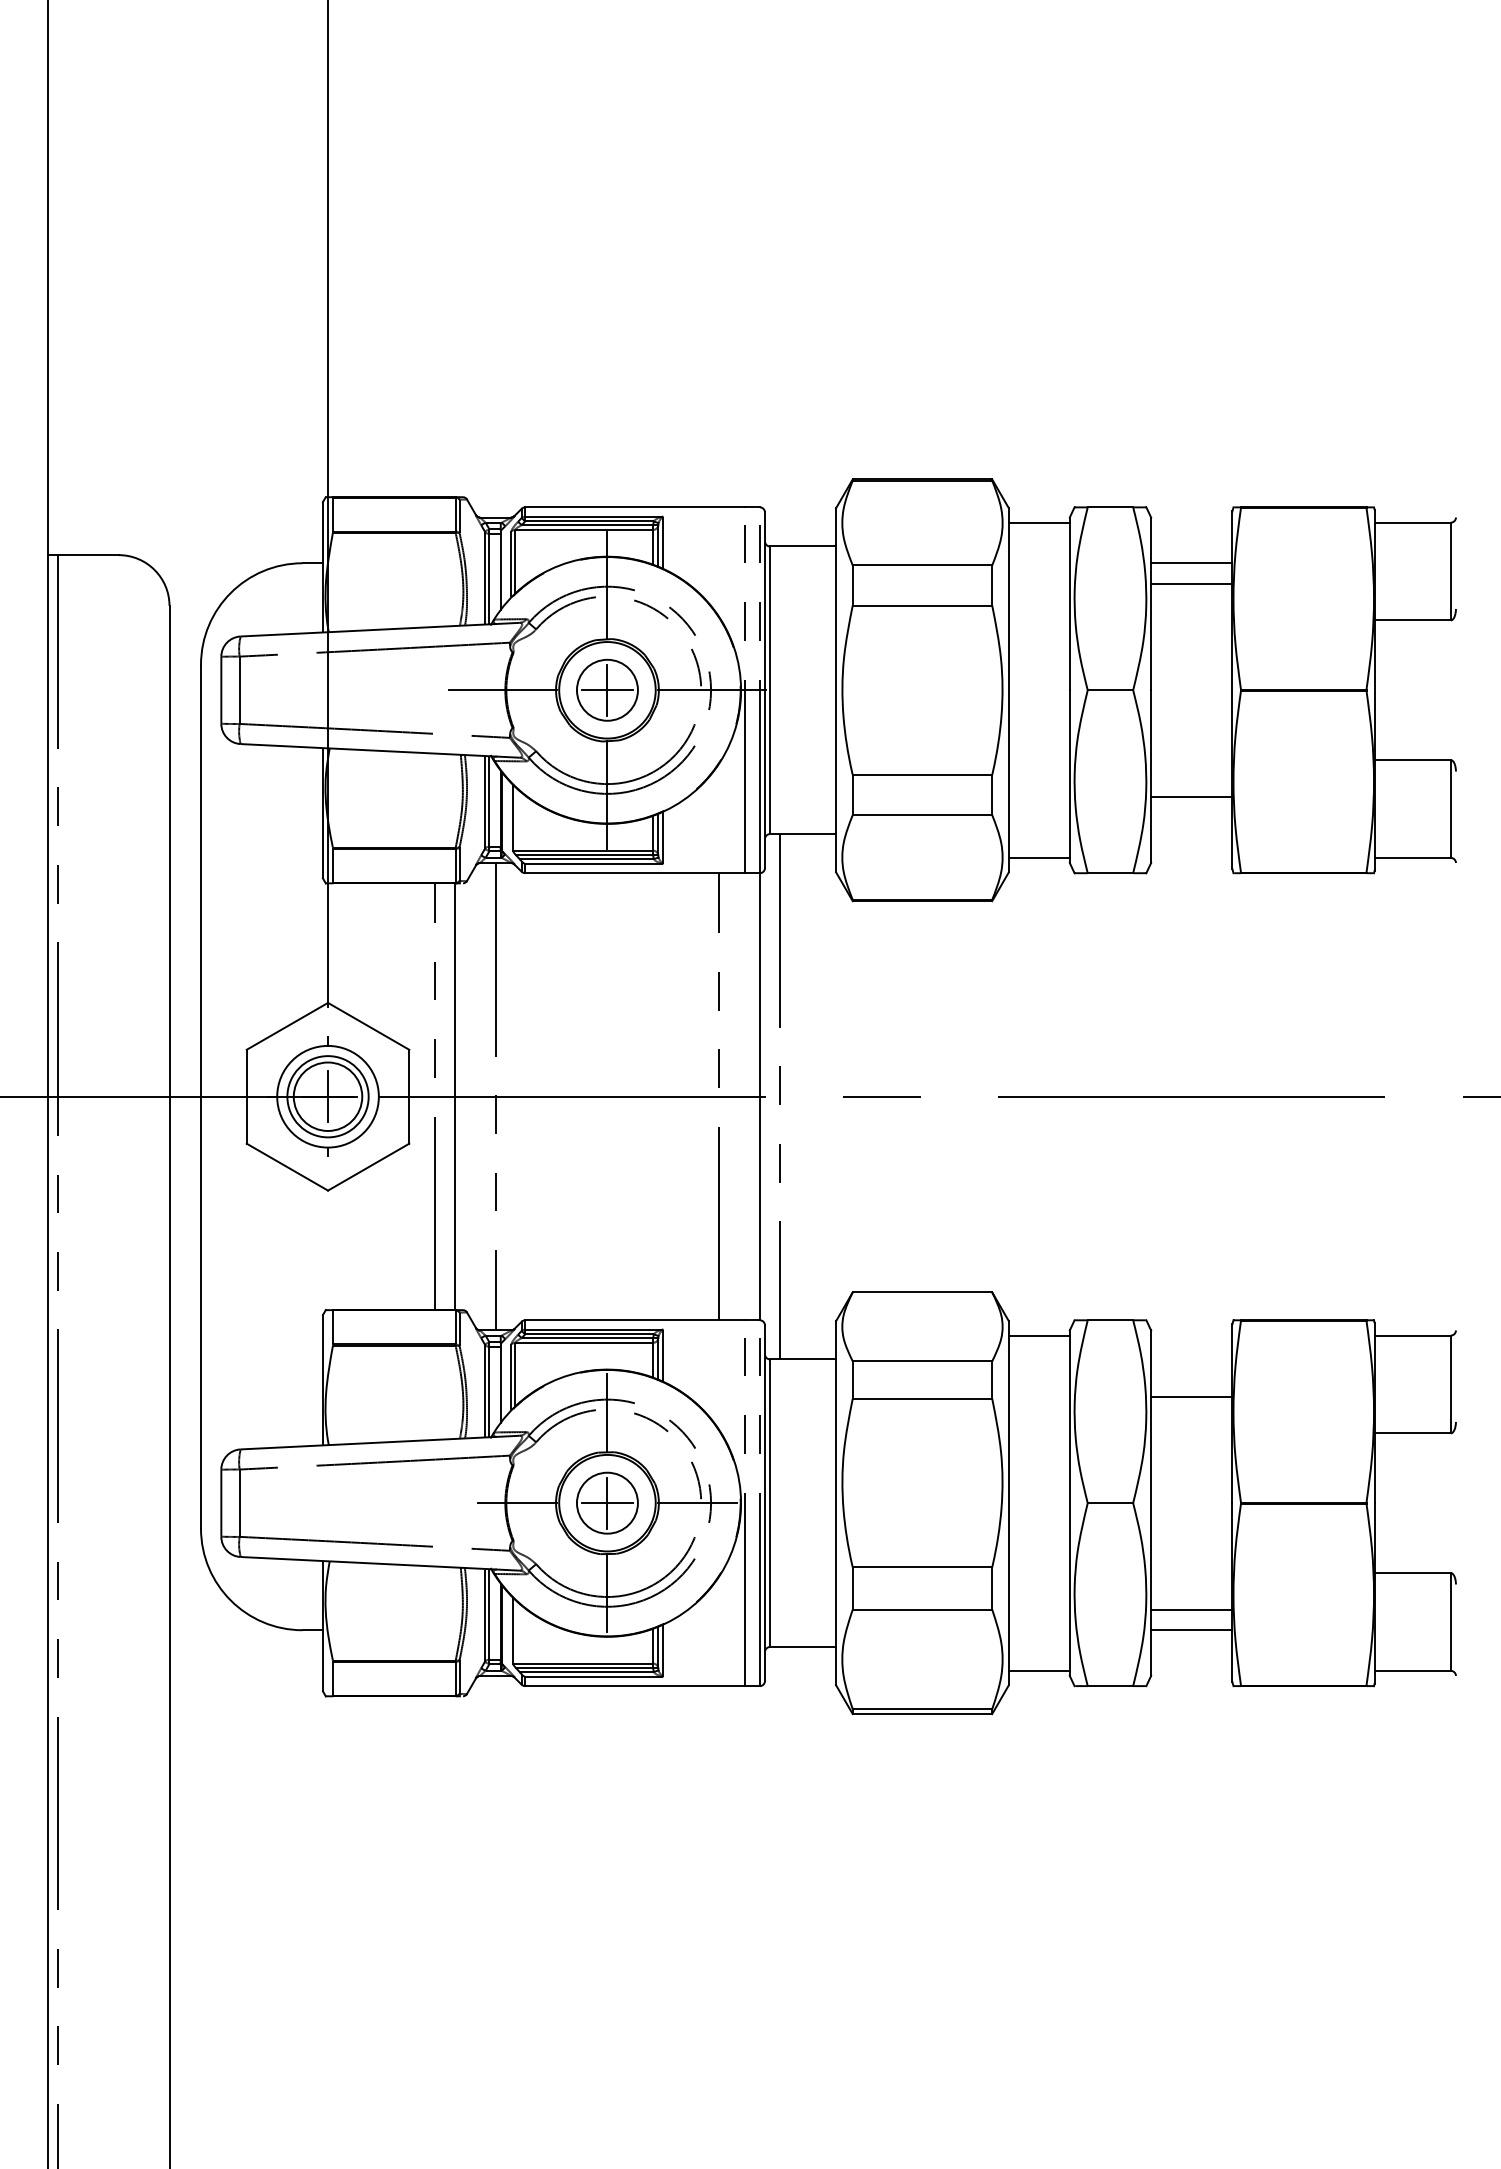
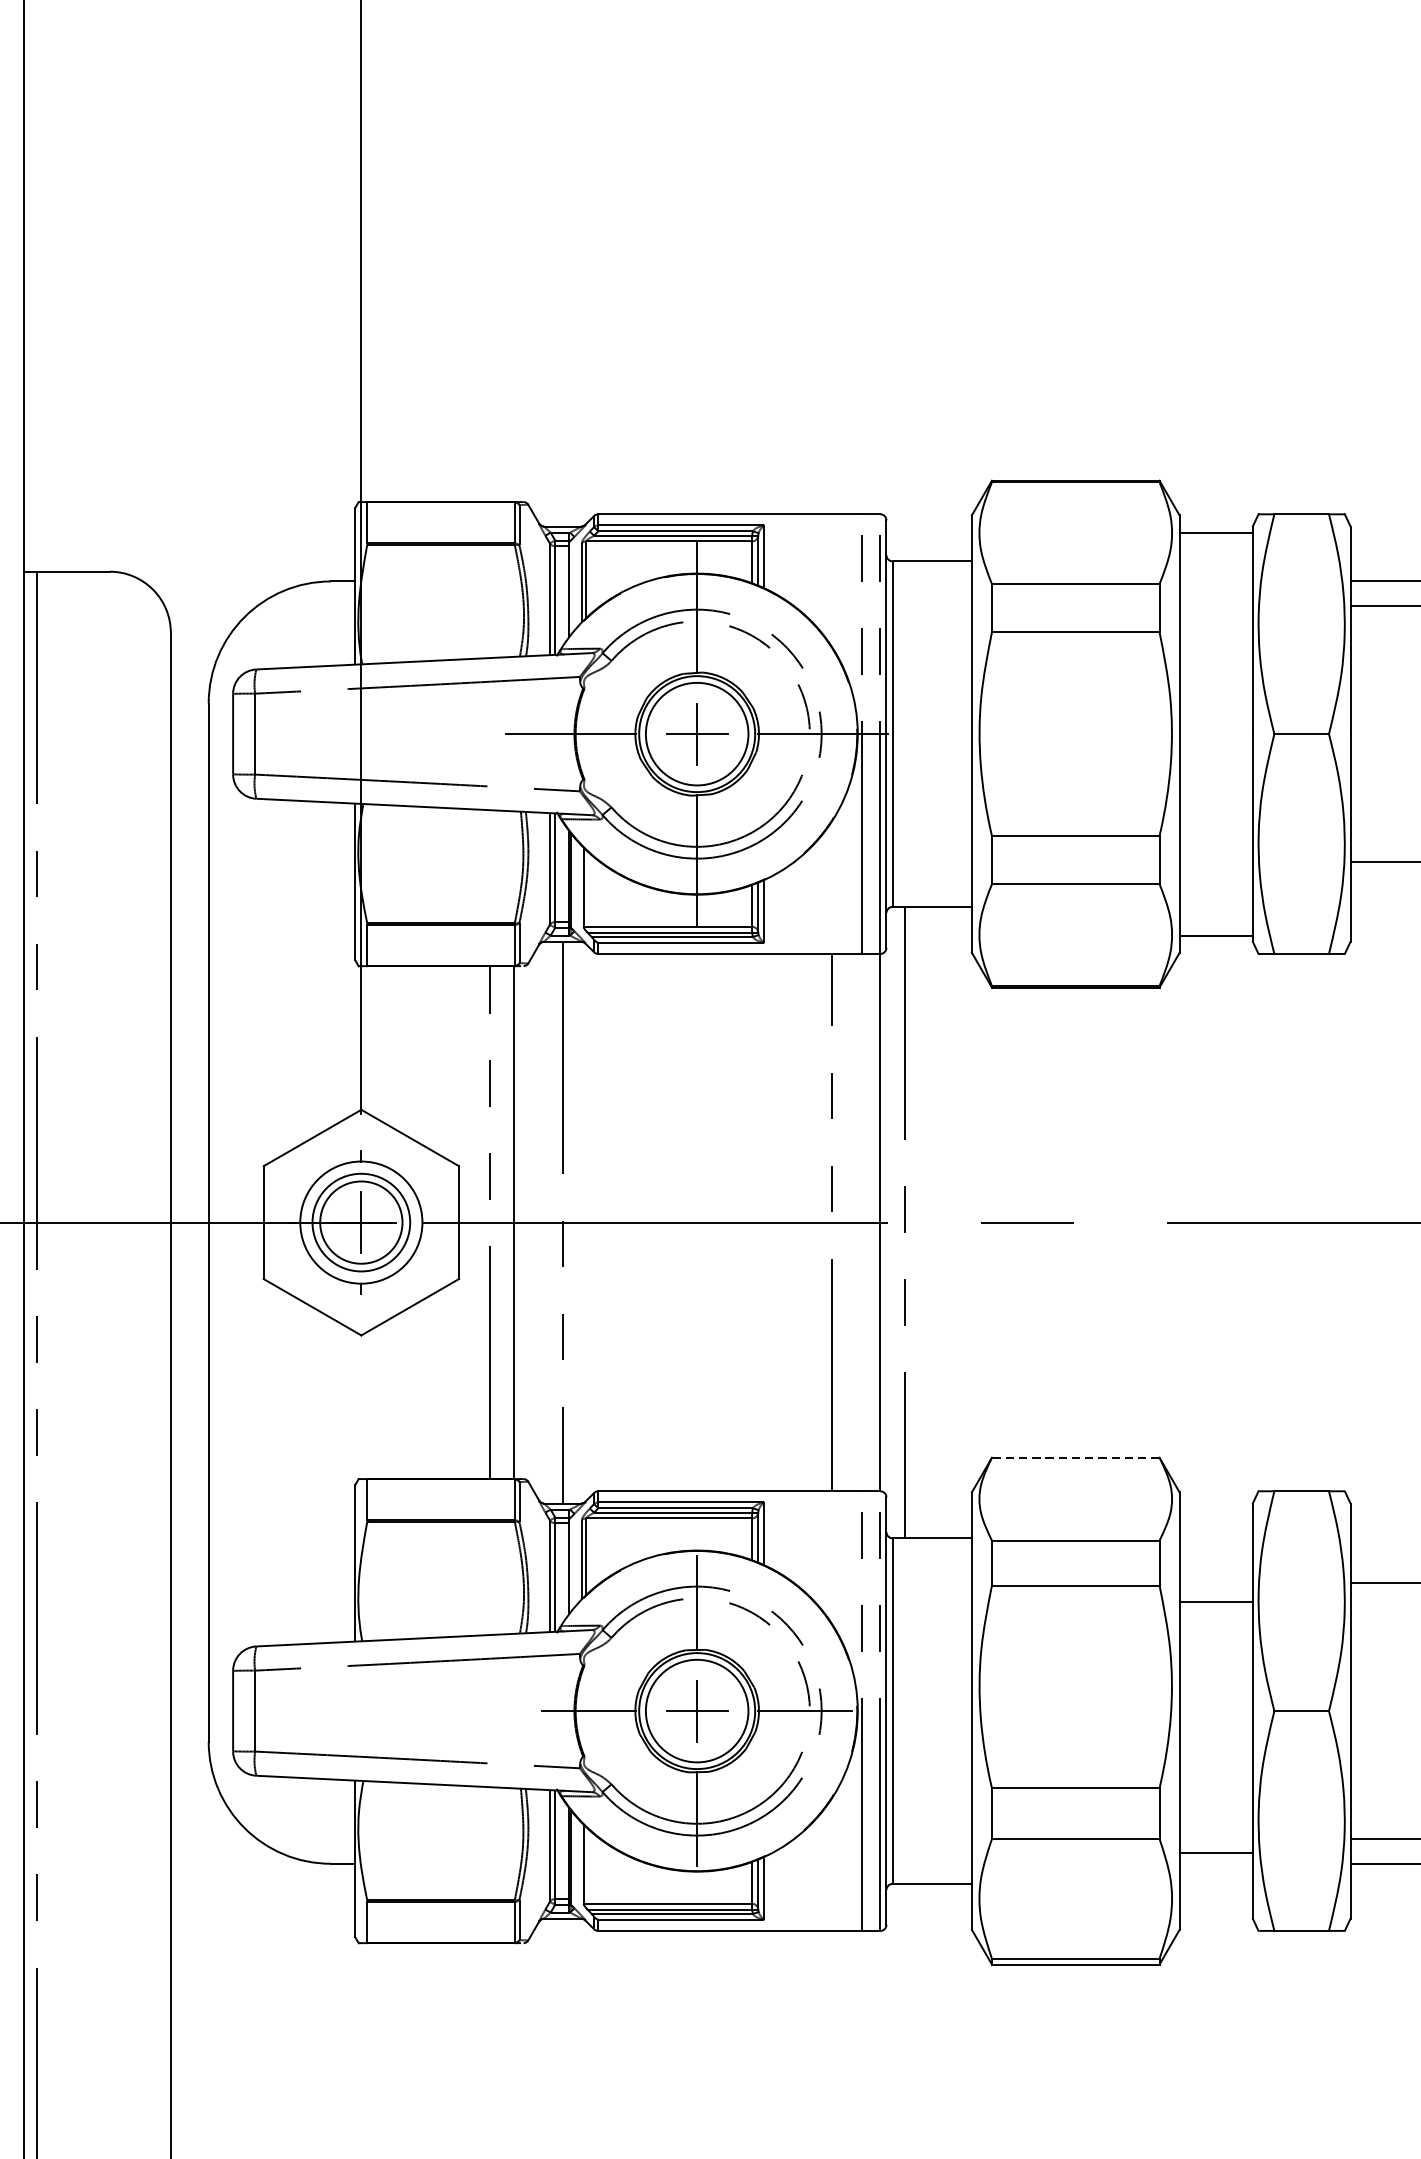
circle: (606, 689) -> (696, 733), size x1.4
line: (922, 1292) -> (1075, 1457), solid -> dashed
line: (1038, 1335) -> (1215, 1602), moved
circle: (606, 1502) -> (696, 1710), size x1.4
line: (1038, 1670) -> (1215, 1852), moved

